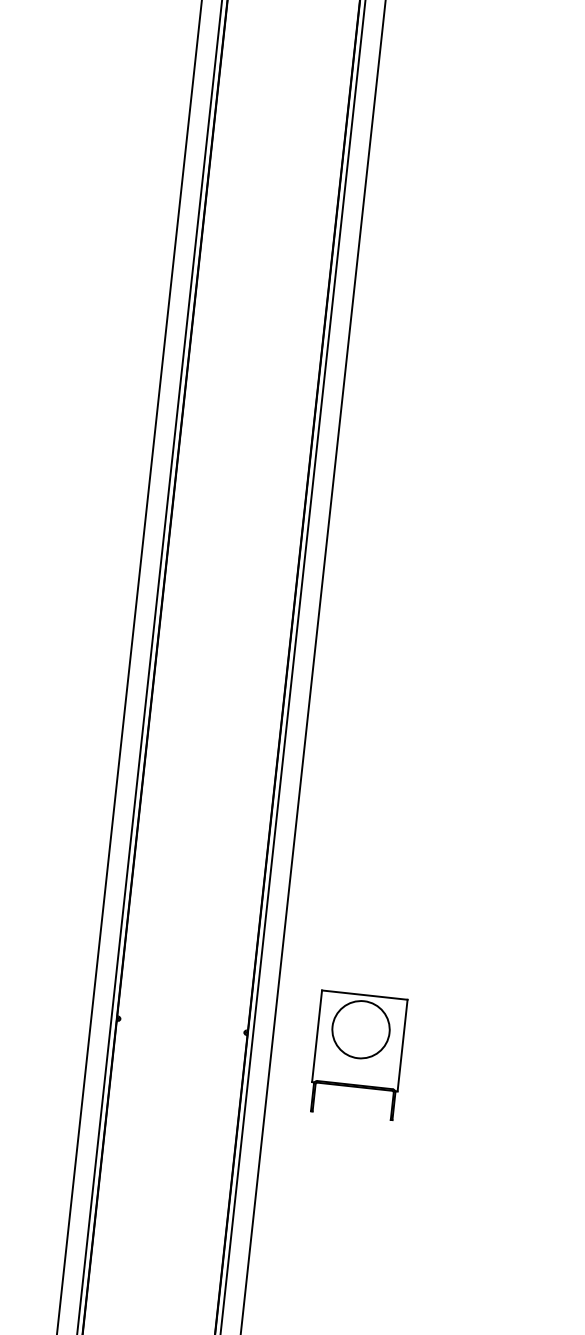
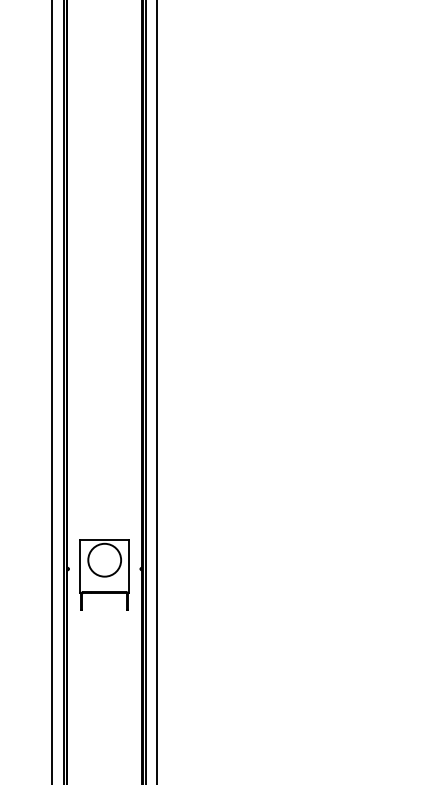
part: (357, 1054) -> (104, 574), moved

